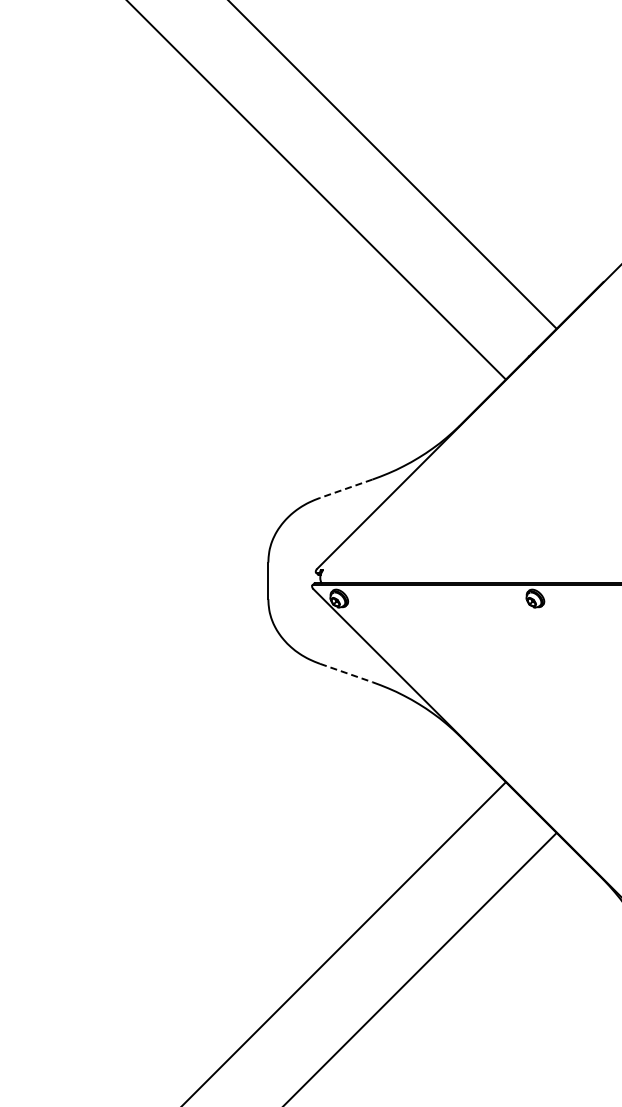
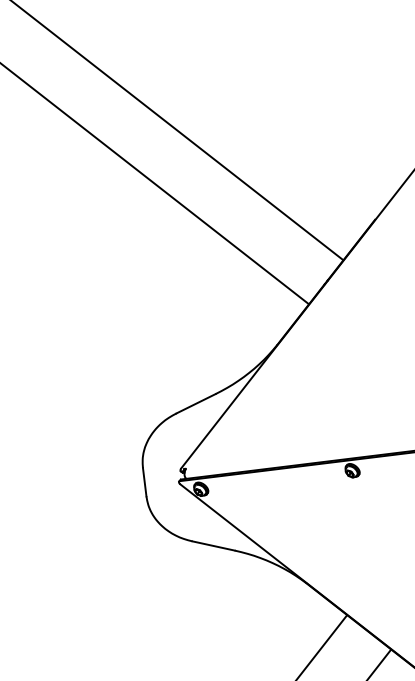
line: (346, 488) -> (196, 403), dashed -> solid
line: (346, 673) -> (213, 546), dashed -> solid

